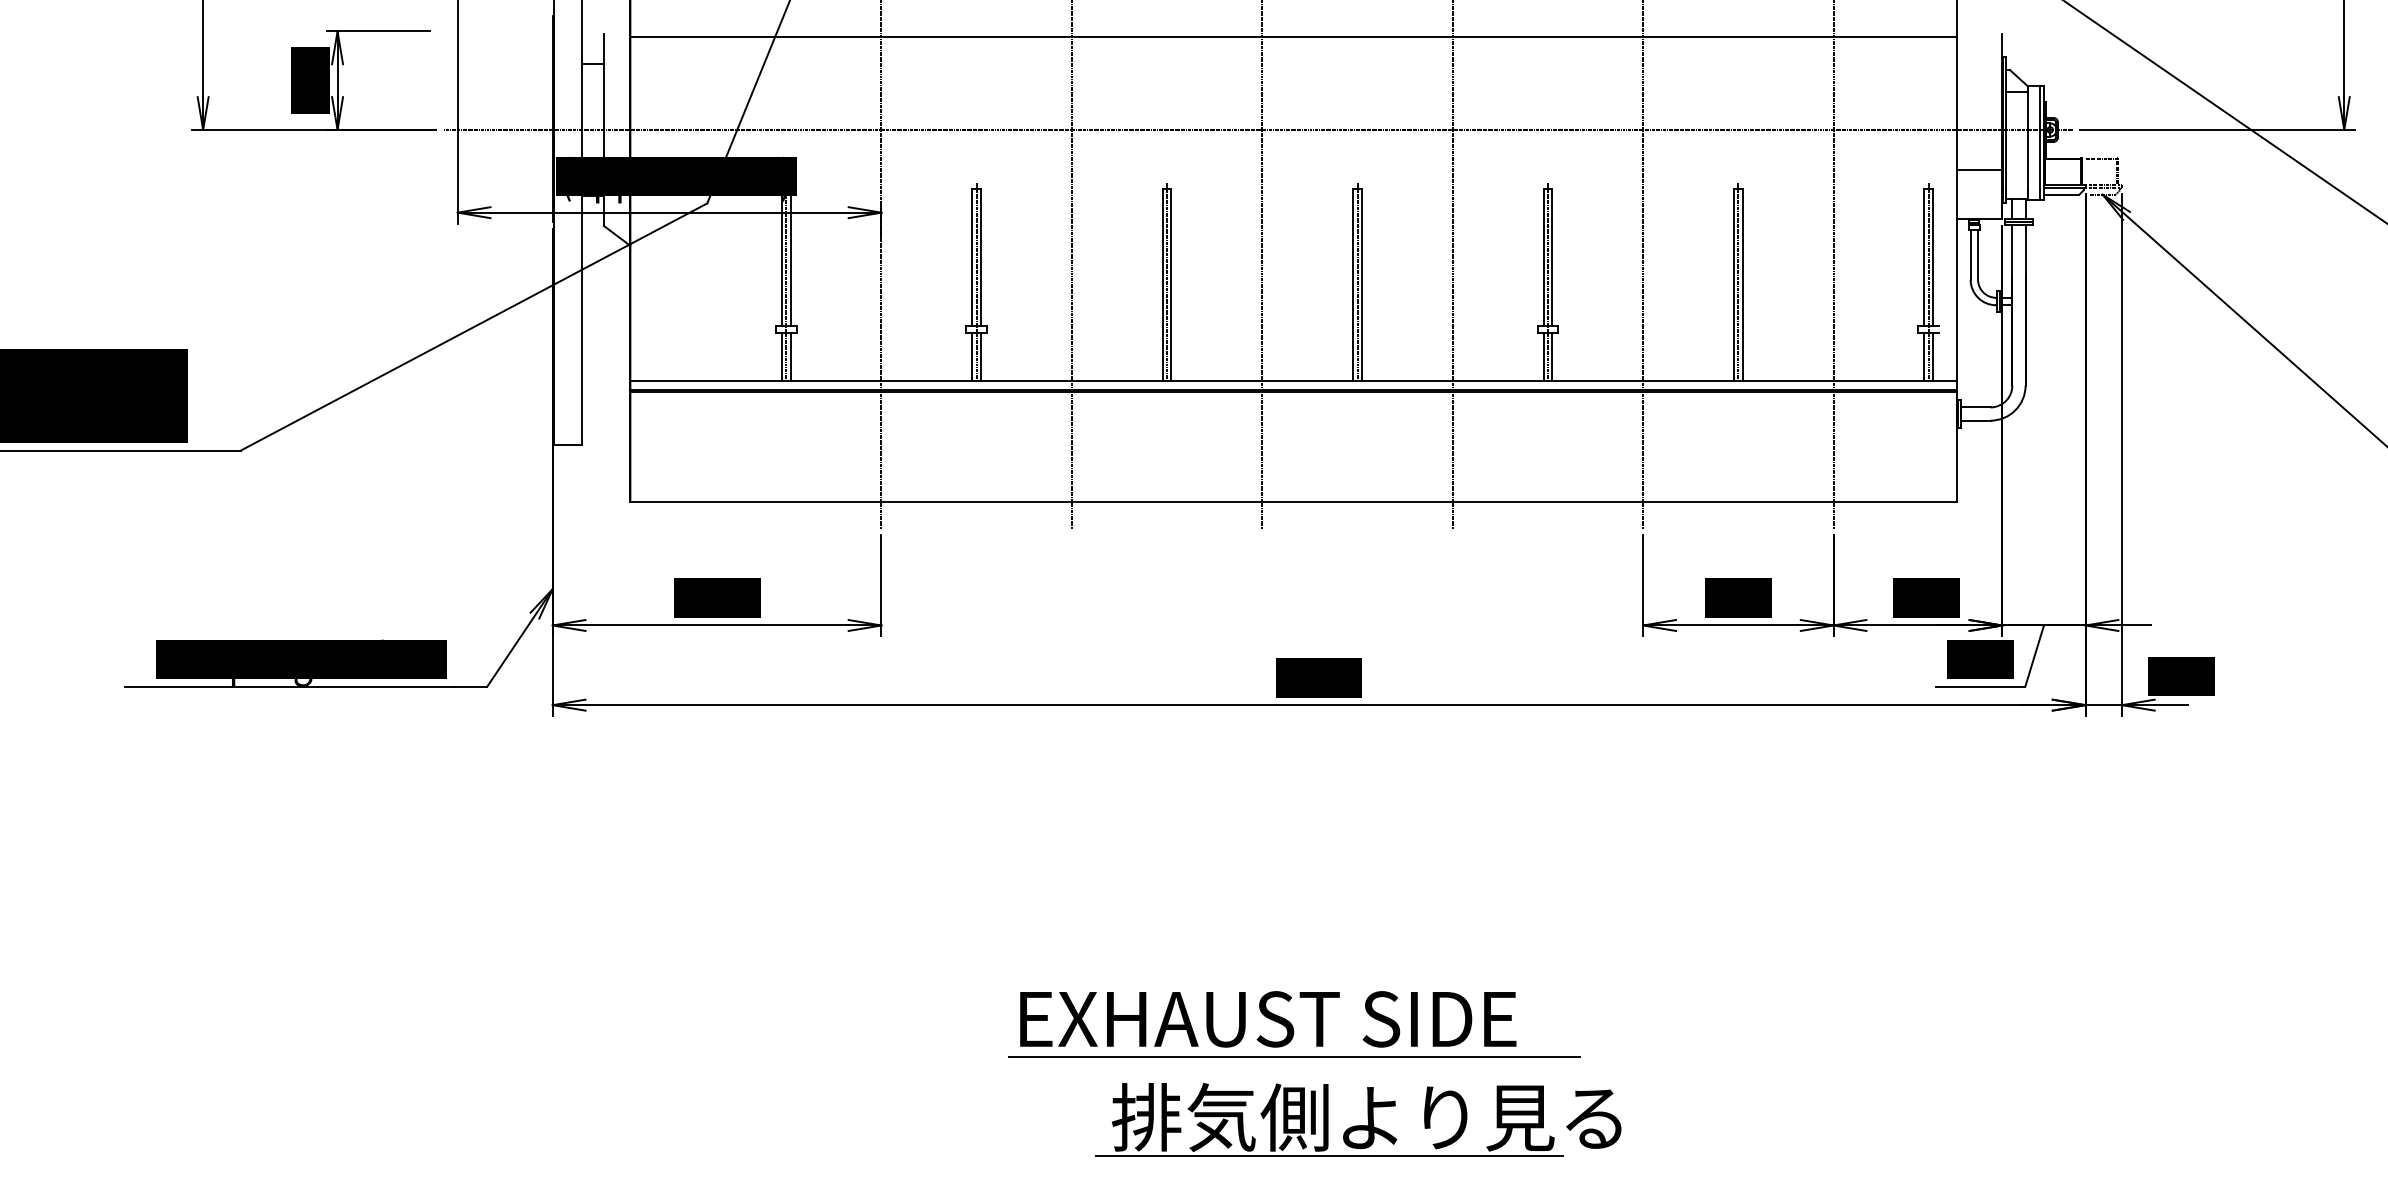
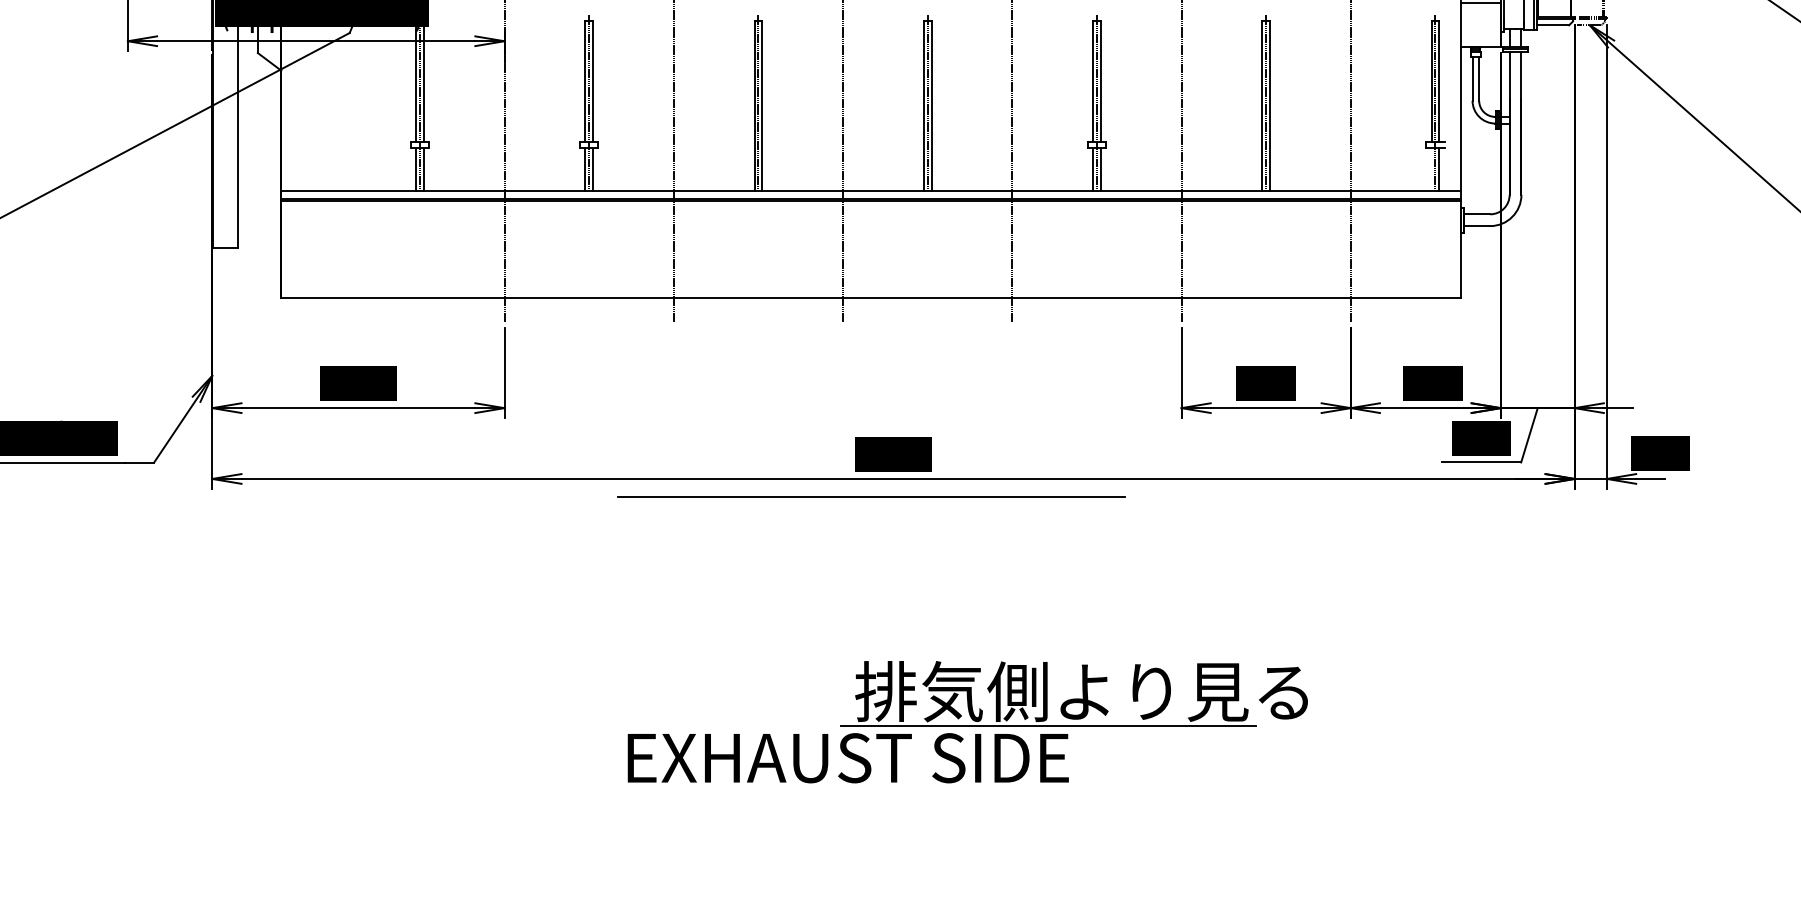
line: (1924, 357) -> (1431, 169), removed
line: (1294, 1056) -> (871, 497), moved
part: (1358, 1119) -> (1074, 693), moved

